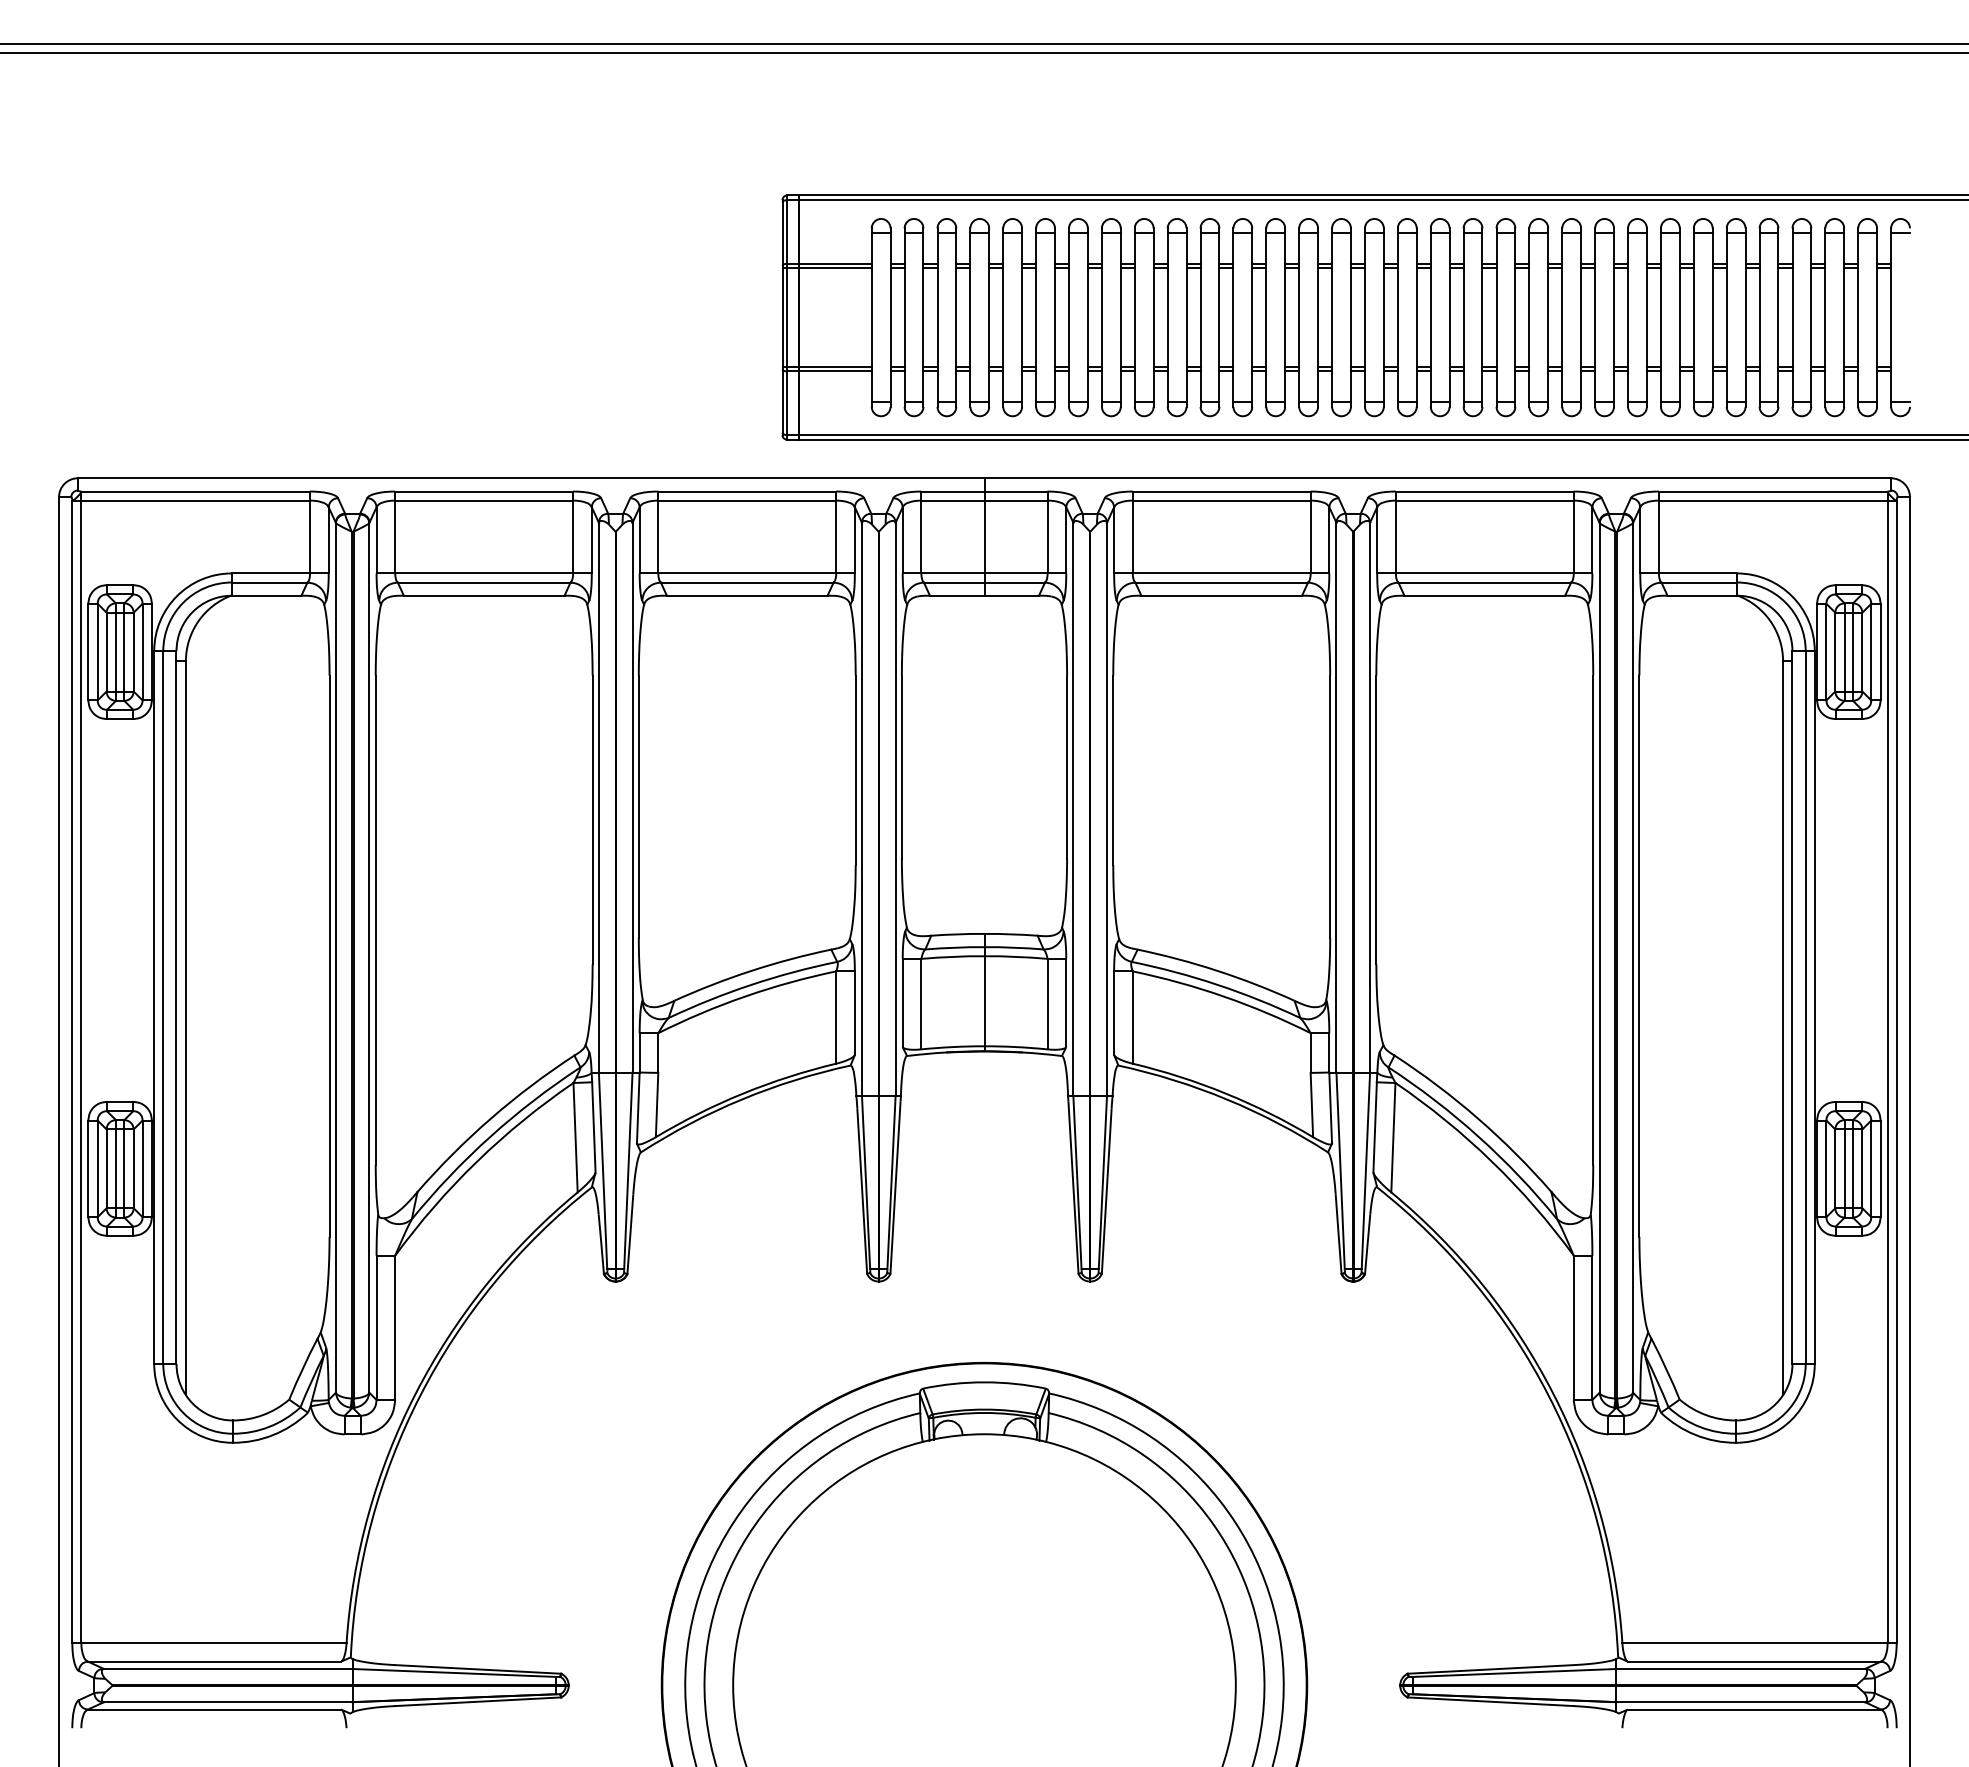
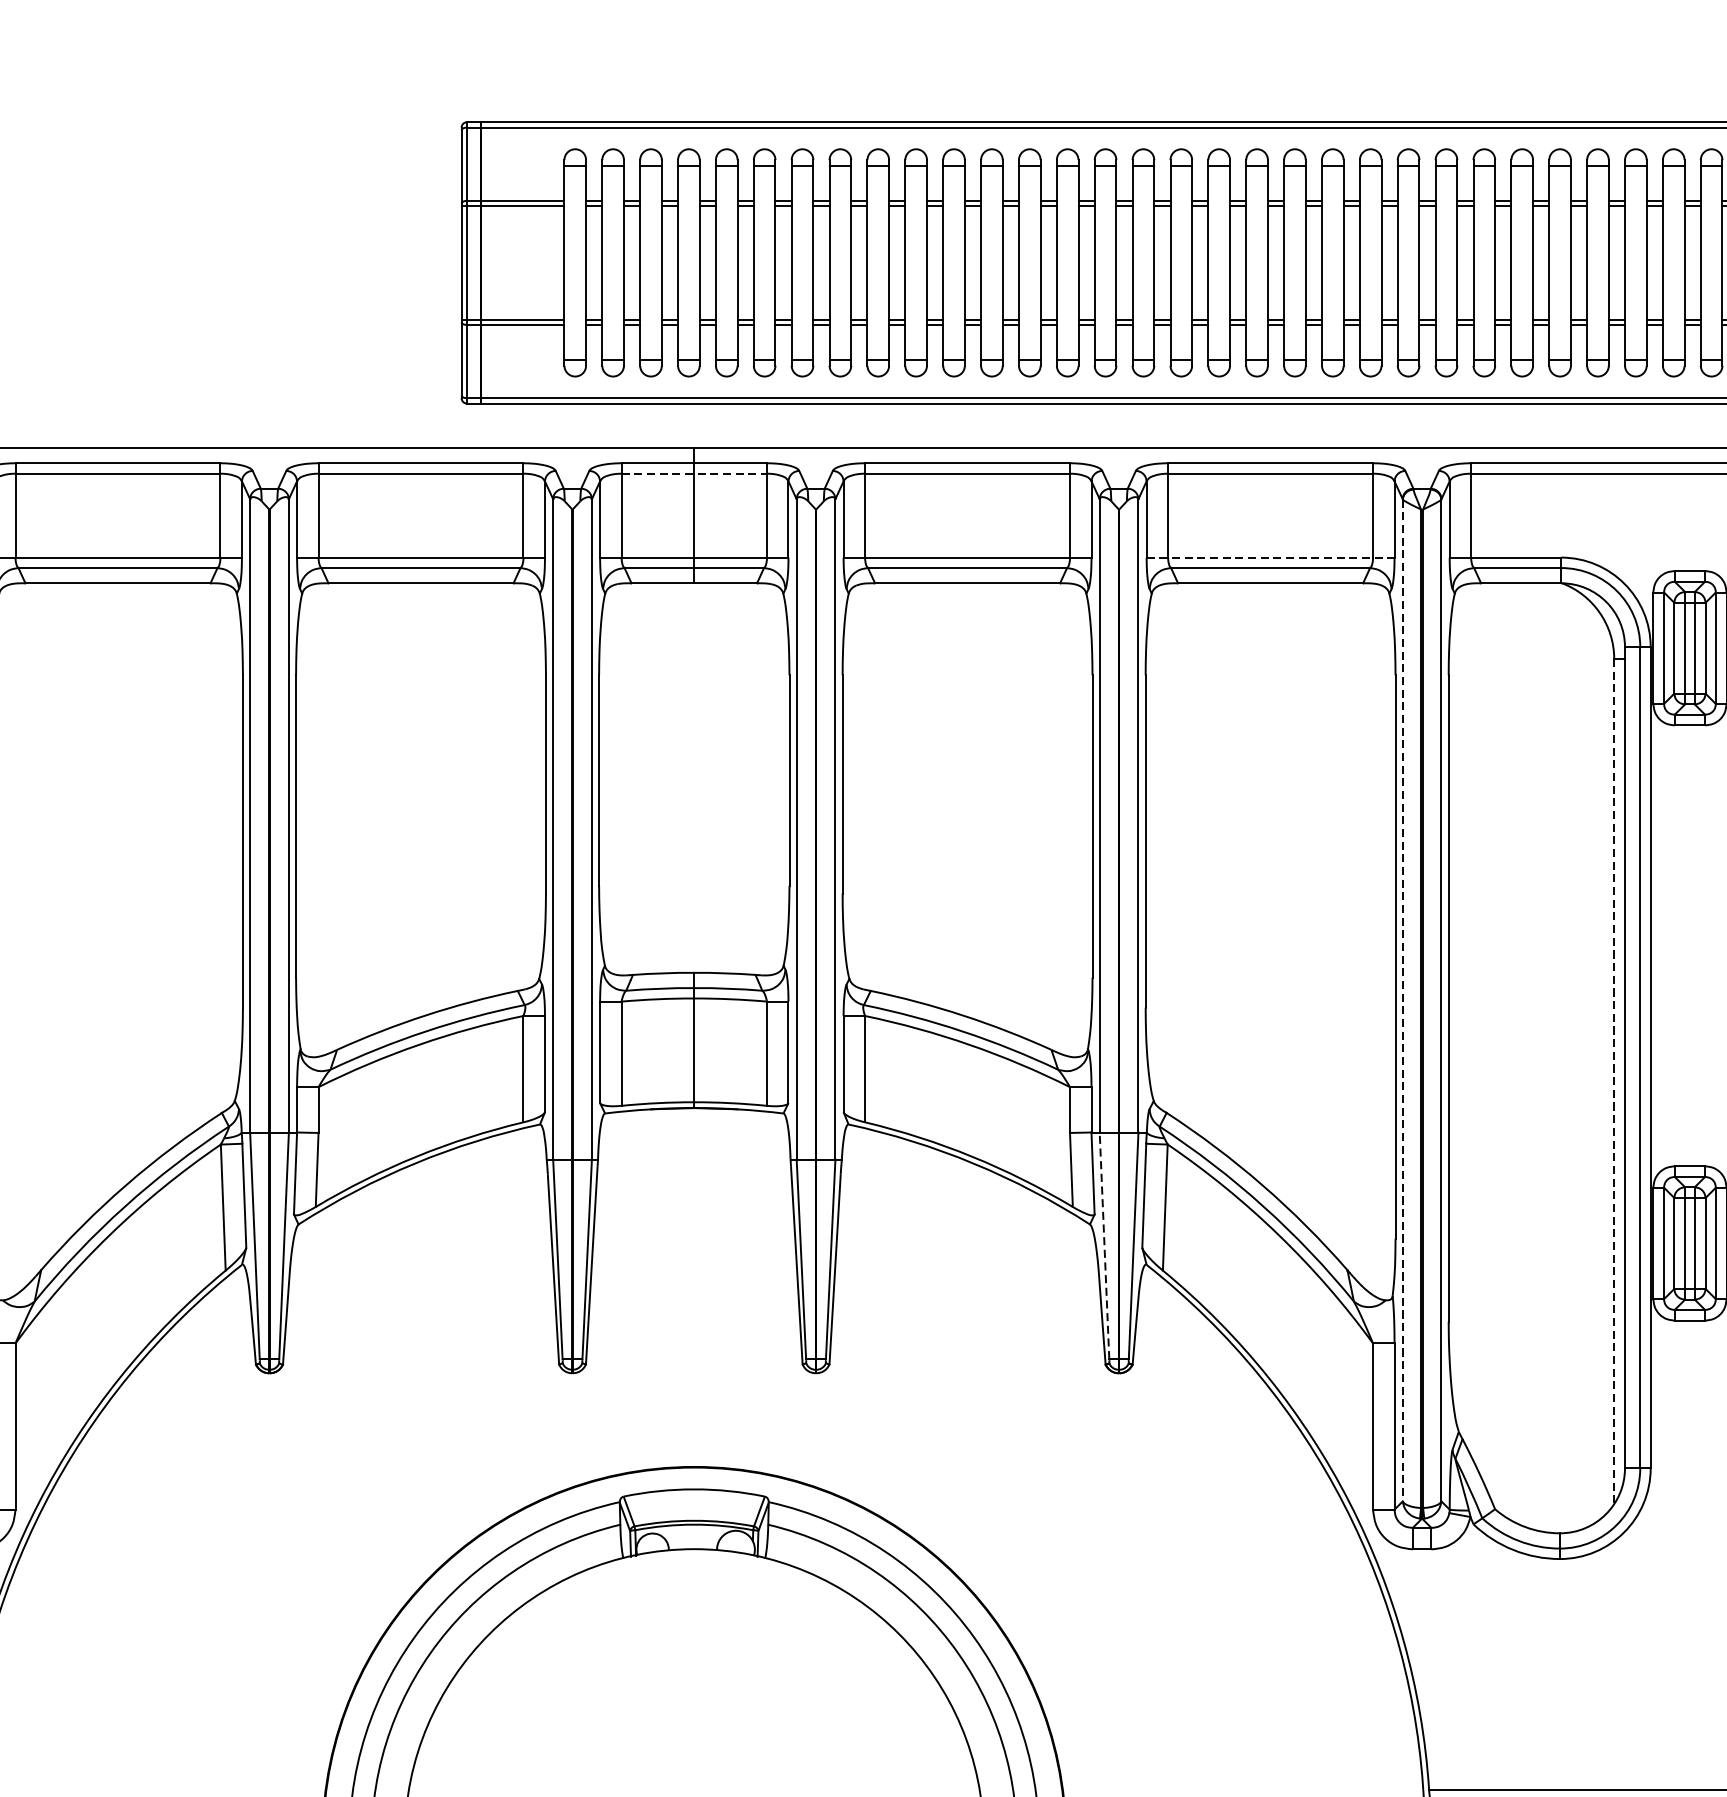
line: (984, 500) -> (694, 473), solid -> dashed
line: (1484, 573) -> (1270, 557), solid -> dashed
line: (1599, 957) -> (1402, 999), solid -> dashed
line: (1783, 1028) -> (1614, 1081), solid -> dashed
line: (1340, 1170) -> (1104, 1245), solid -> dashed

